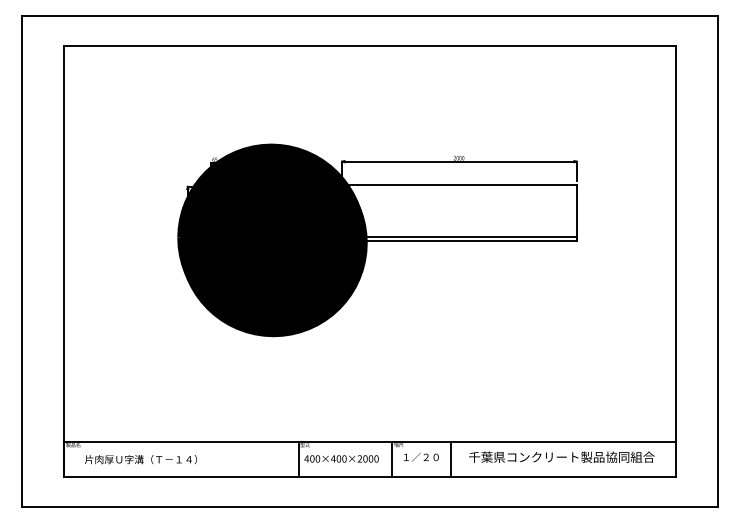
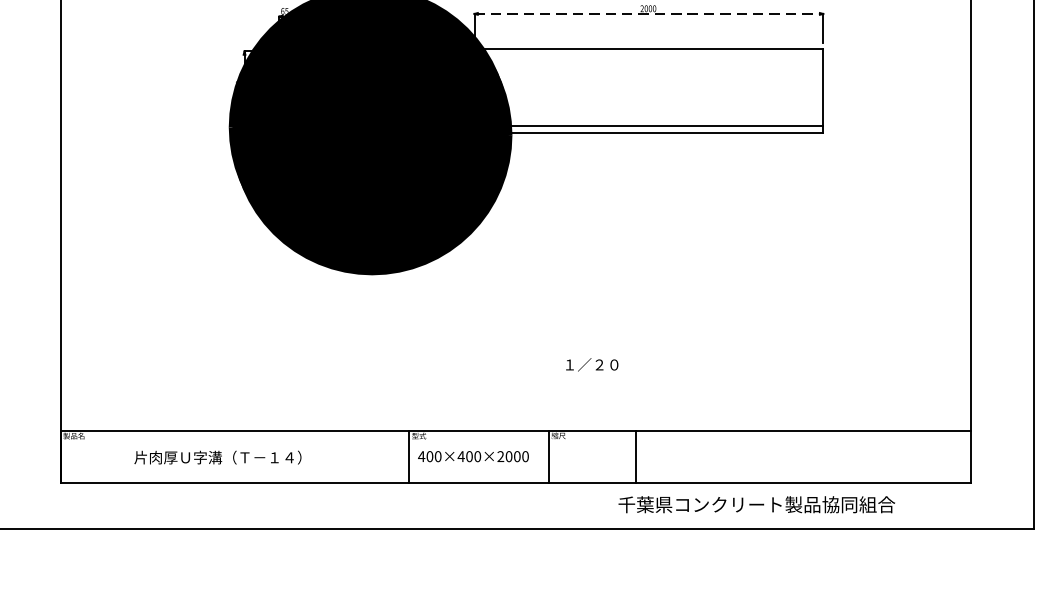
line: (459, 161) -> (649, 13), solid -> dashed
text: (561, 456) -> (756, 503), moved
text: (420, 457) -> (590, 365), moved
text: (140, 459) -> (217, 457), moved

